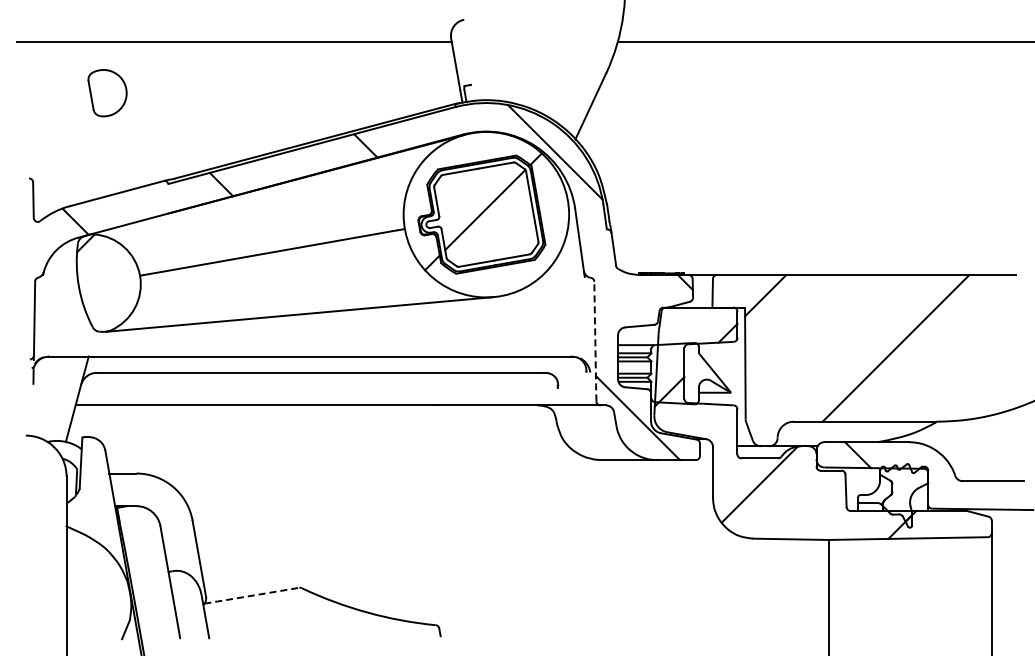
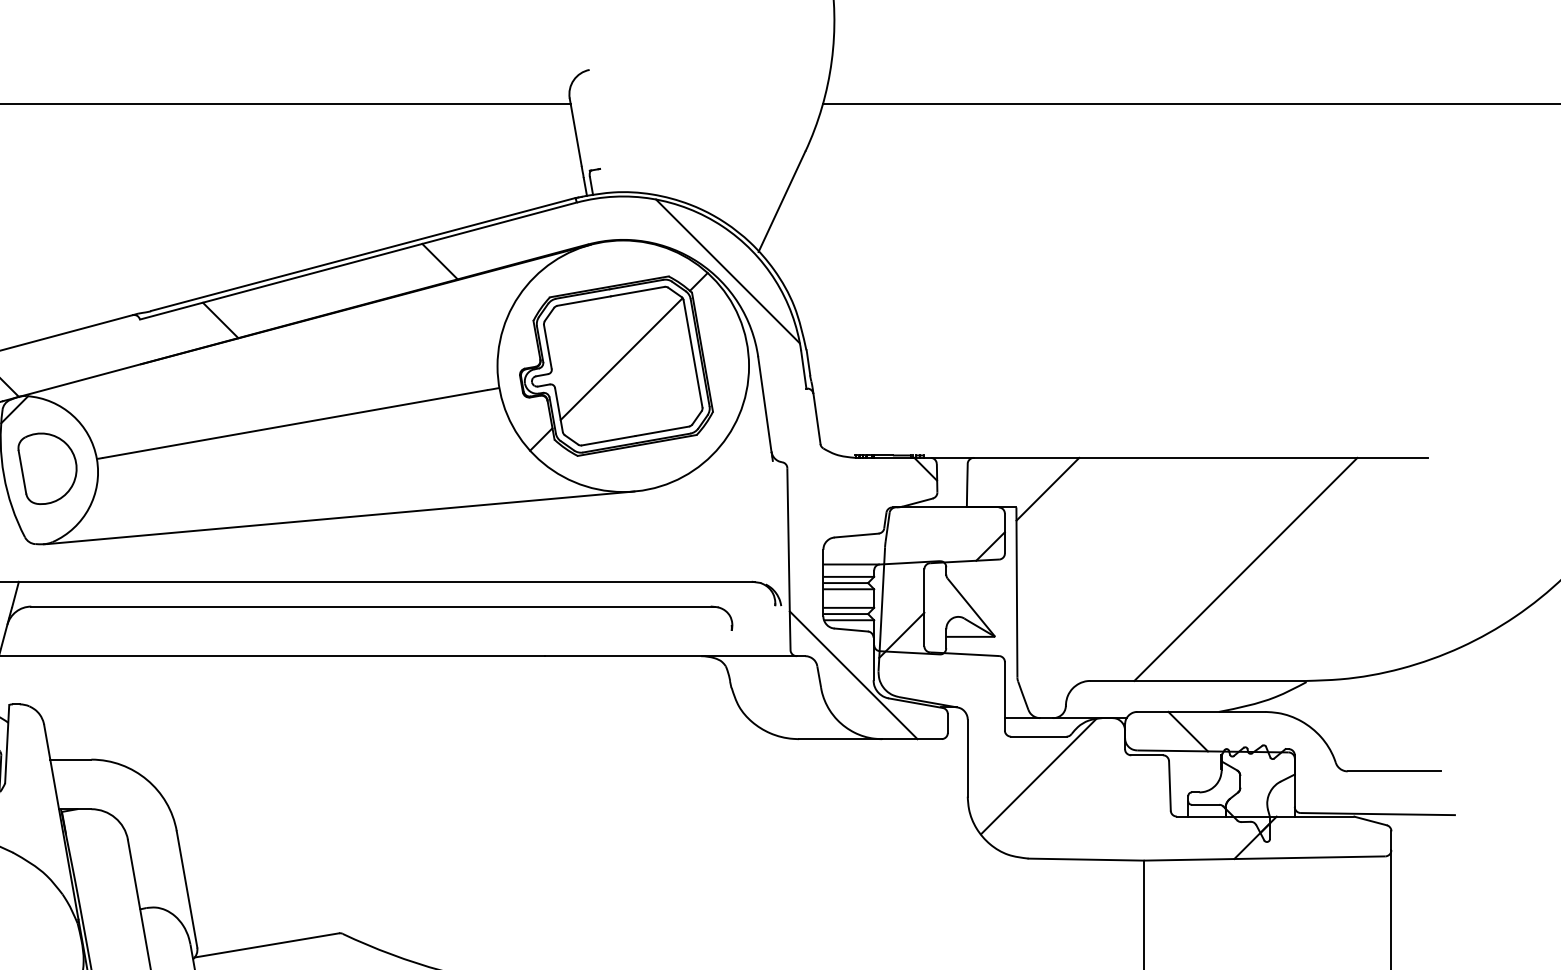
part: (107, 93) -> (47, 469), moved
line: (595, 341) -> (789, 558), dashed -> solid
line: (252, 595) -> (267, 945), dashed -> solid

